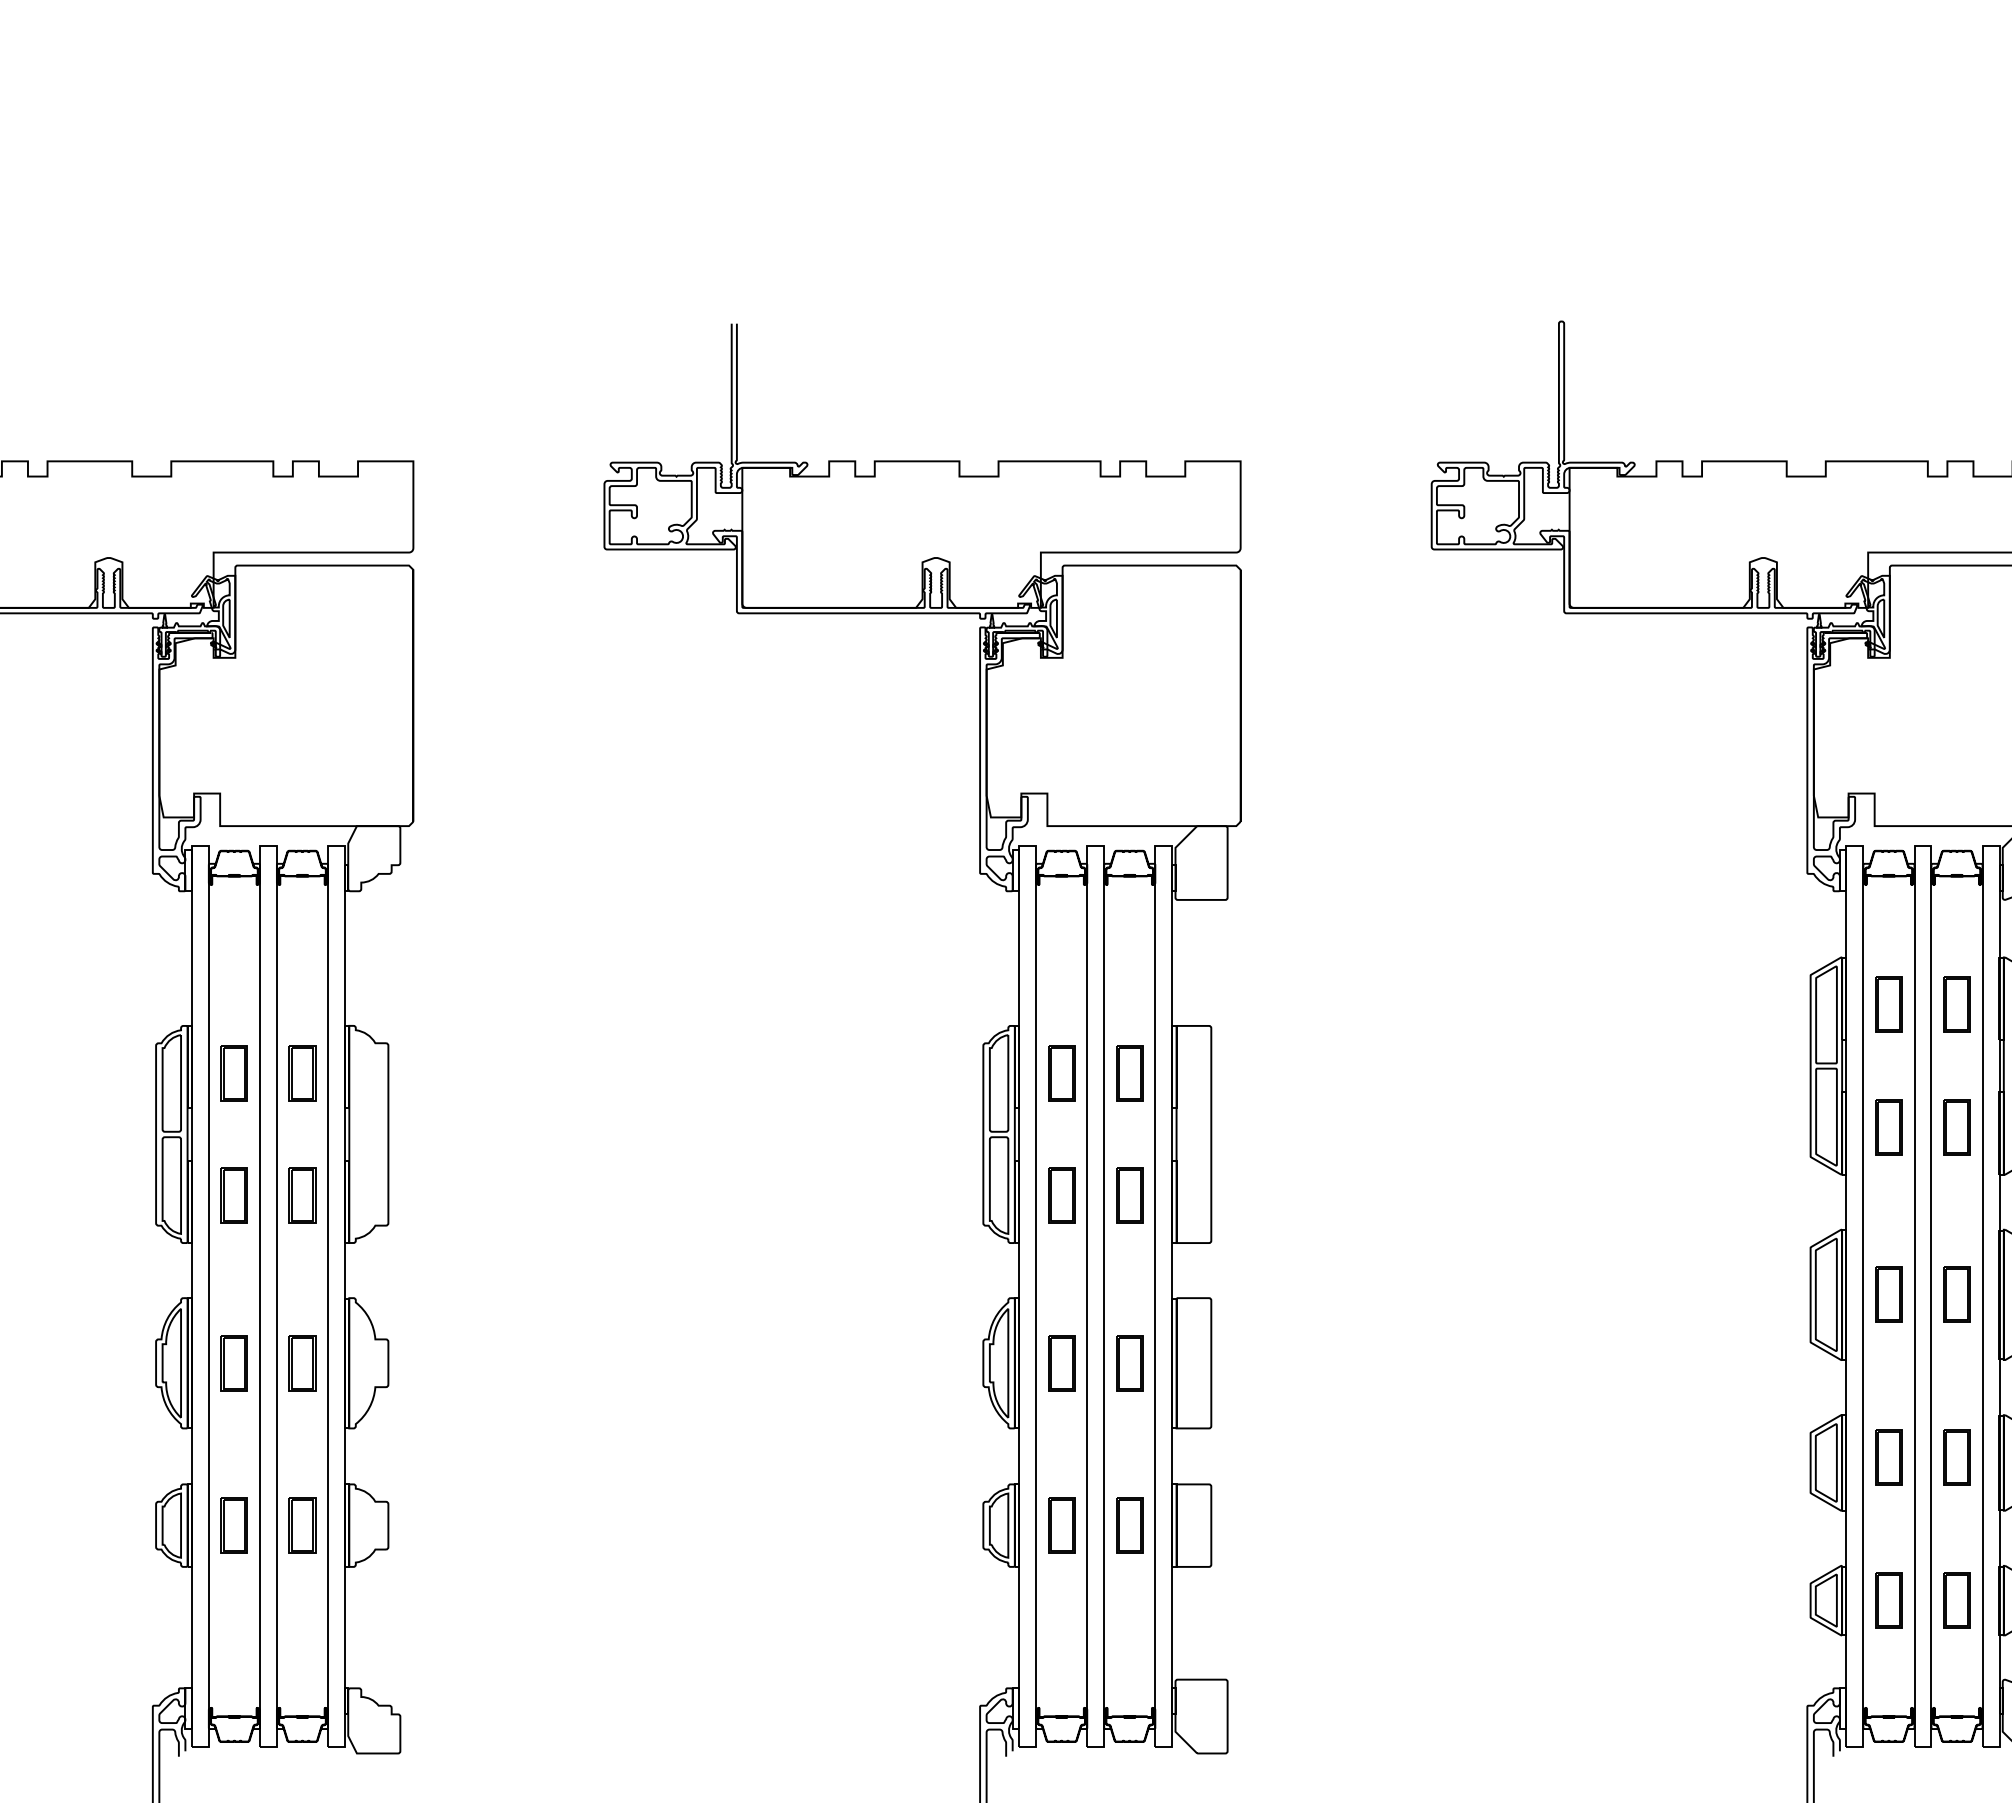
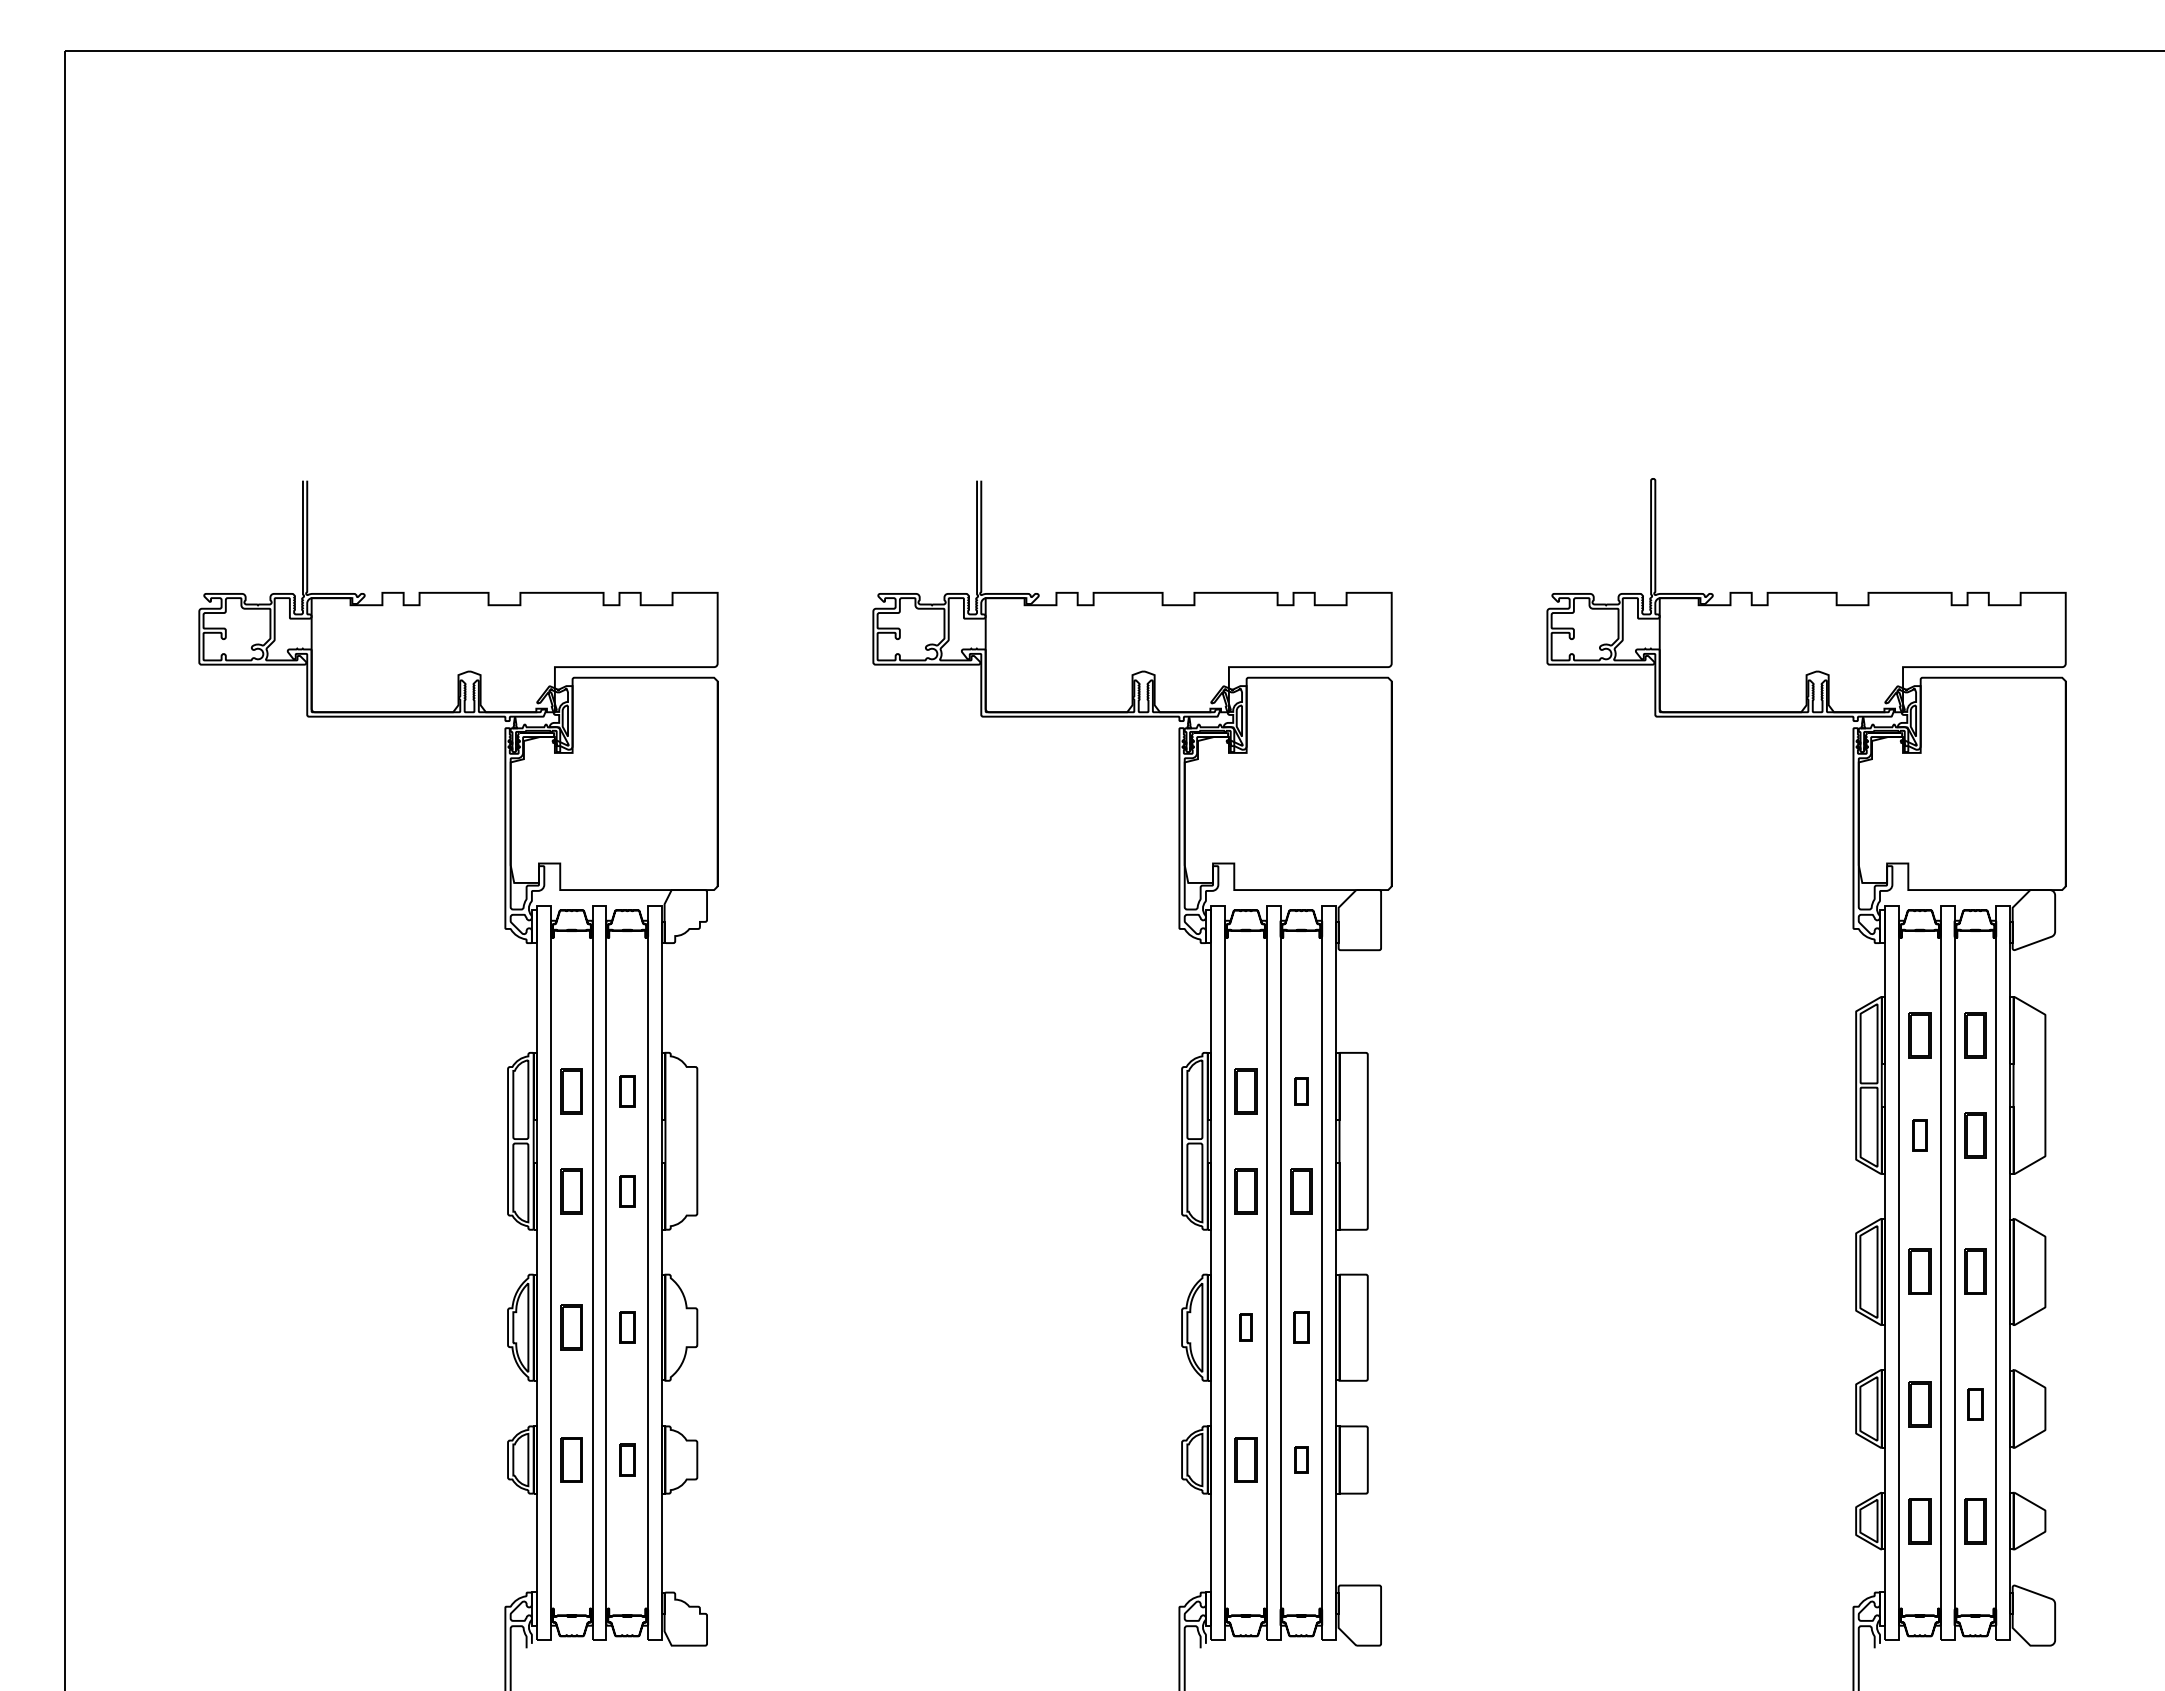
part: (302, 1073) -> (627, 1091), size x0.7
part: (1129, 1073) -> (1301, 1091), size x0.6
part: (1888, 1127) -> (1919, 1135), size x0.7
part: (302, 1196) -> (627, 1191), size x0.7
part: (302, 1363) -> (627, 1327), size x0.7
part: (1061, 1363) -> (1245, 1327), size x0.6
part: (1129, 1363) -> (1301, 1327), size x0.7
part: (1957, 1457) -> (1975, 1404), size x0.7
part: (302, 1525) -> (627, 1459), size x0.7
part: (1129, 1525) -> (1301, 1459), size x0.6

